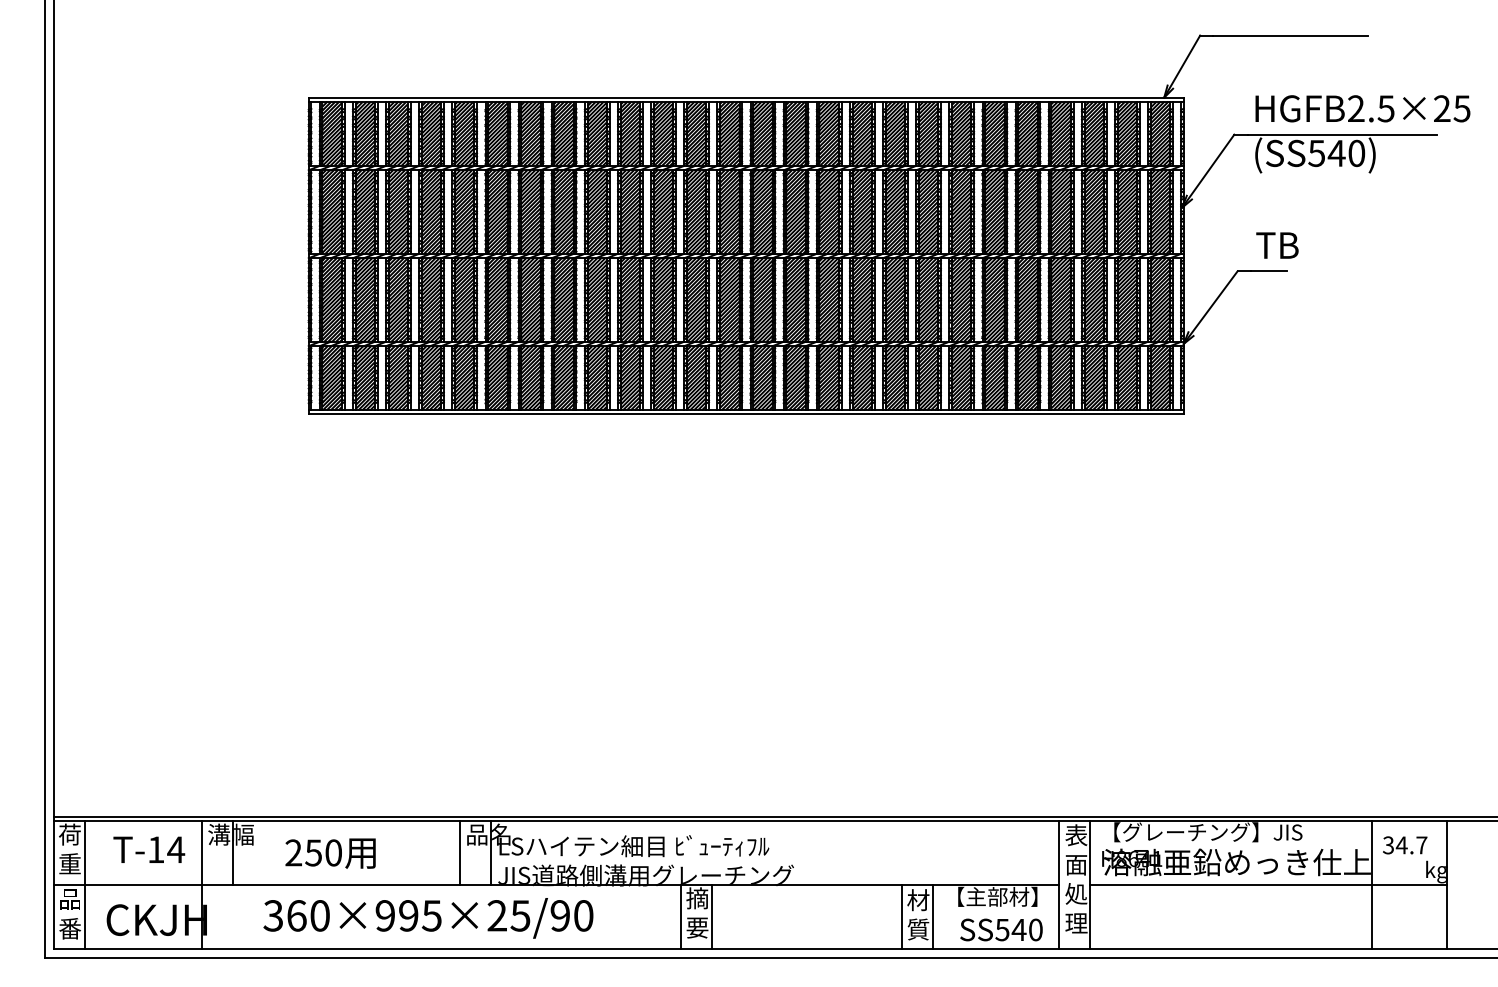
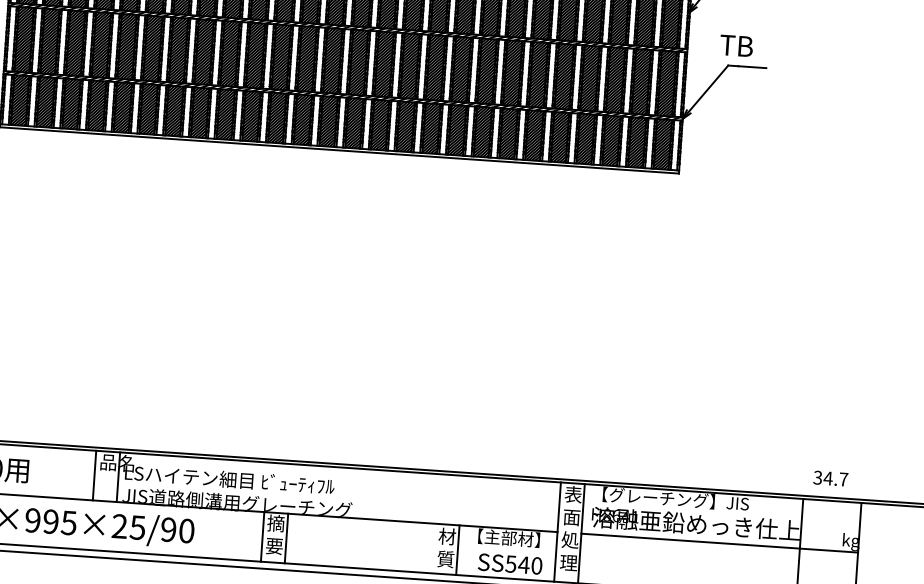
text: (1277, 245) -> (736, 45), moved
text: (1405, 845) -> (831, 478), moved
line: (902, 916) -> (434, 548), removed

